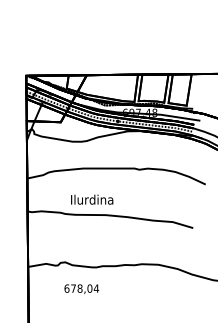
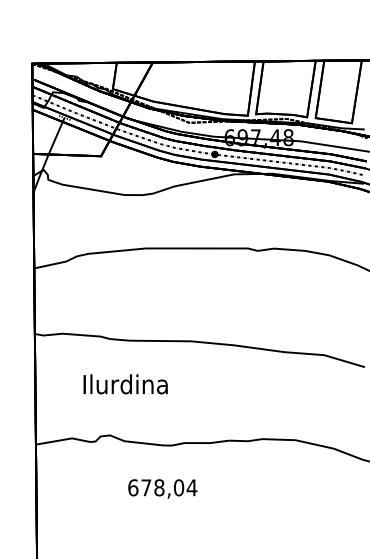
text: (92, 199) -> (126, 383), moved
text: (81, 288) -> (162, 487), moved

